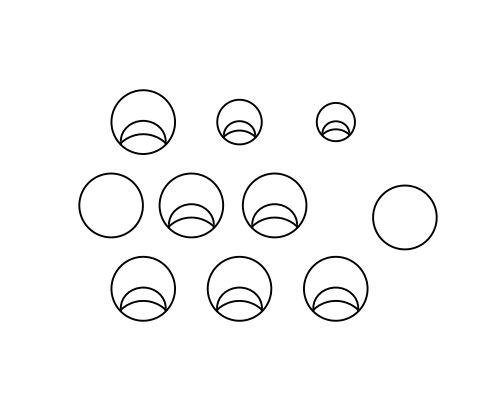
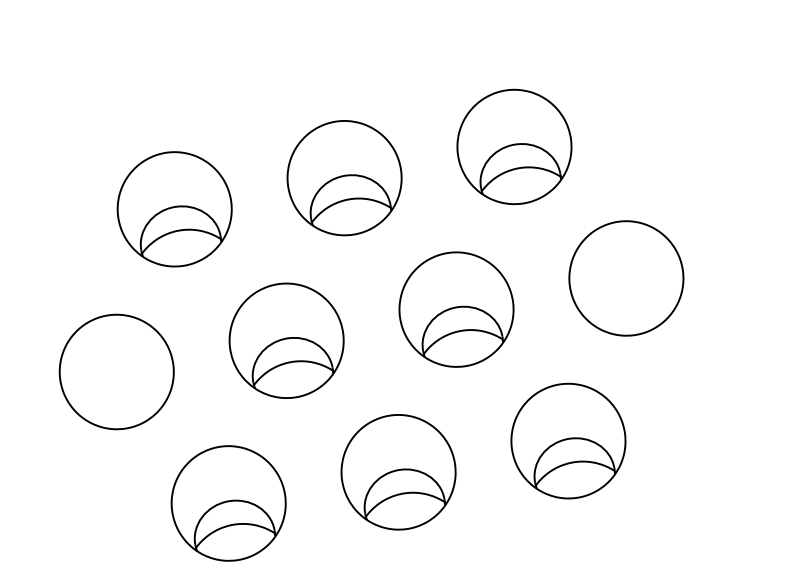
part: (239, 121) -> (344, 177), size x1.43
part: (335, 121) -> (513, 145), size x1.67
part: (110, 205) -> (115, 372), moved
part: (274, 205) -> (456, 309), moved
part: (404, 217) -> (625, 278), moved

